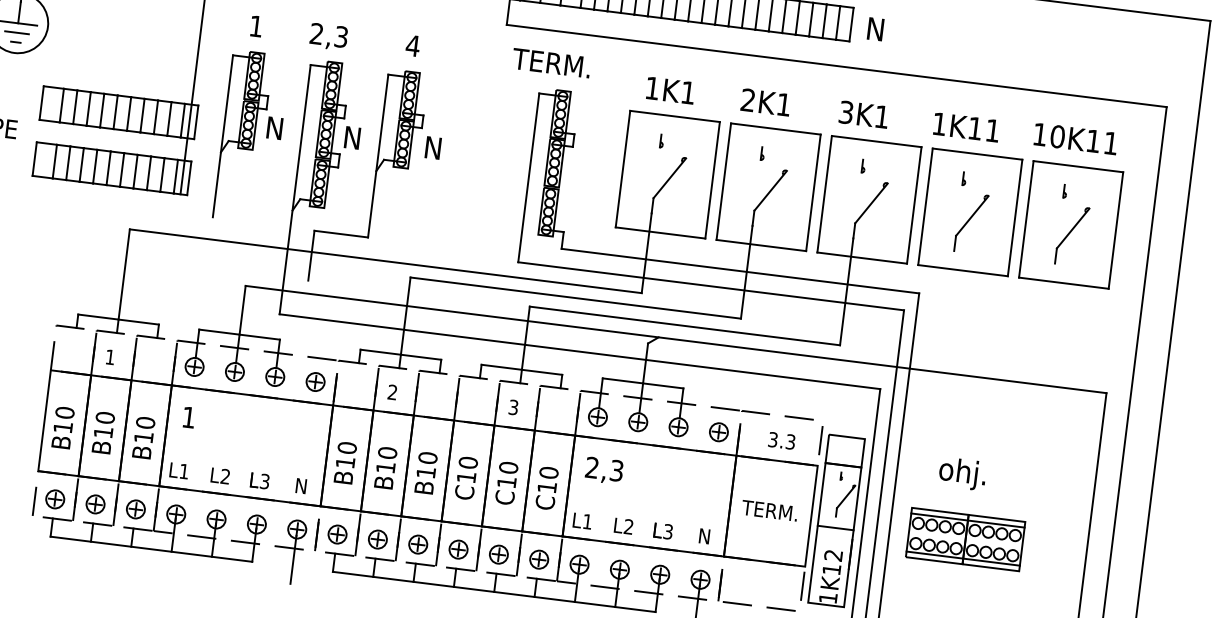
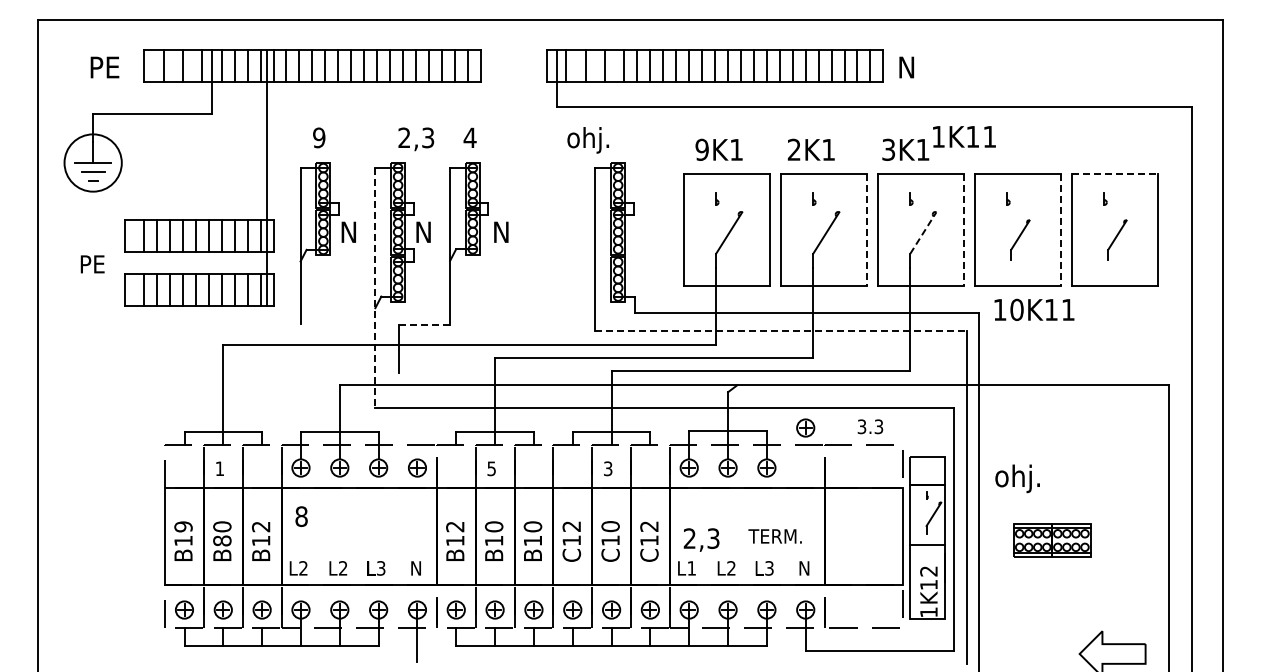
text: (256, 26) -> (319, 137), 1 -> 9
text: (329, 37) -> (416, 139), moved
text: (551, 65) -> (603, 140), TERM. -> ohj.
text: (651, 87) -> (701, 149), 1K1 -> 9K1
text: (966, 127) -> (964, 136), moved
text: (1075, 138) -> (1034, 309), moved
line: (1078, 166) -> (1115, 173), solid -> dashed
line: (295, 190) -> (375, 288), solid -> dashed
line: (813, 193) -> (867, 230), solid -> dashed
line: (871, 203) -> (923, 233), solid -> dashed
line: (914, 206) -> (964, 230), solid -> dashed
line: (1015, 218) -> (1061, 230), solid -> dashed
part: (971, 222) -> (1020, 239), size x0.7
line: (341, 233) -> (424, 324), solid -> dashed
part: (1072, 235) -> (1117, 239), size x0.7
line: (711, 286) -> (781, 330), solid -> dashed
text: (392, 392) -> (491, 468), 2 -> 5
text: (65, 412) -> (183, 526), B10 -> B19
text: (188, 417) -> (301, 516), 1 -> 8
text: (146, 422) -> (261, 526), B10 -> B12
part: (718, 431) -> (805, 427), moved
text: (103, 432) -> (222, 540), B10 -> B80
text: (781, 440) -> (870, 426), moved
text: (347, 447) -> (455, 526), B10 -> B12
text: (468, 462) -> (571, 526), C10 -> C12
text: (604, 470) -> (701, 539), moved
text: (184, 471) -> (303, 568), L1 -> L2
text: (549, 472) -> (649, 526), C10 -> C12
text: (962, 473) -> (1017, 478), moved
text: (769, 510) -> (774, 536), moved
part: (965, 539) -> (1052, 540), size x0.7

